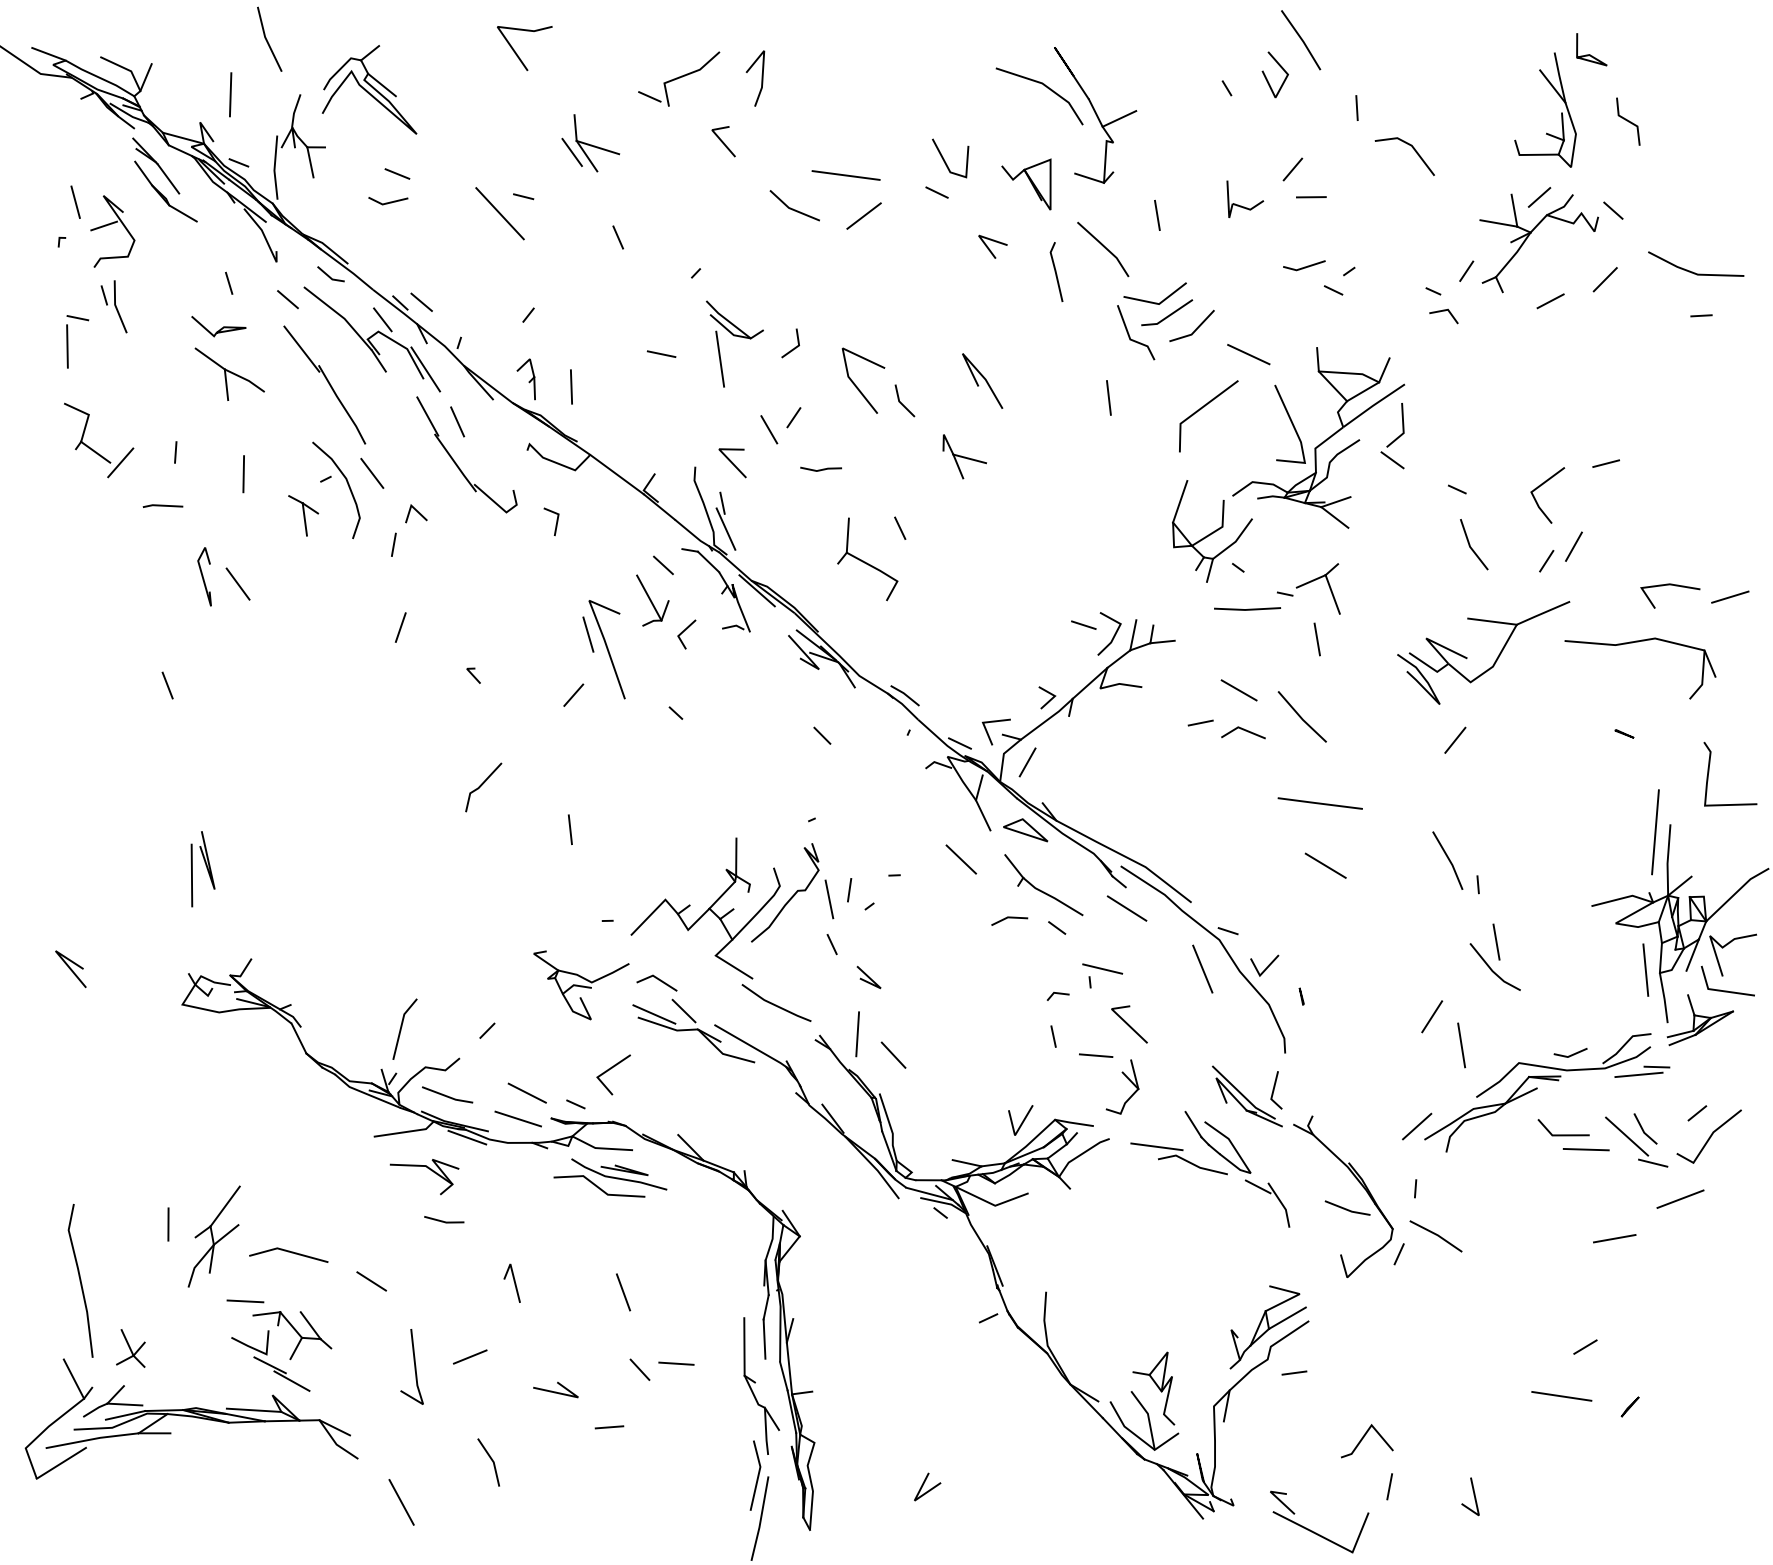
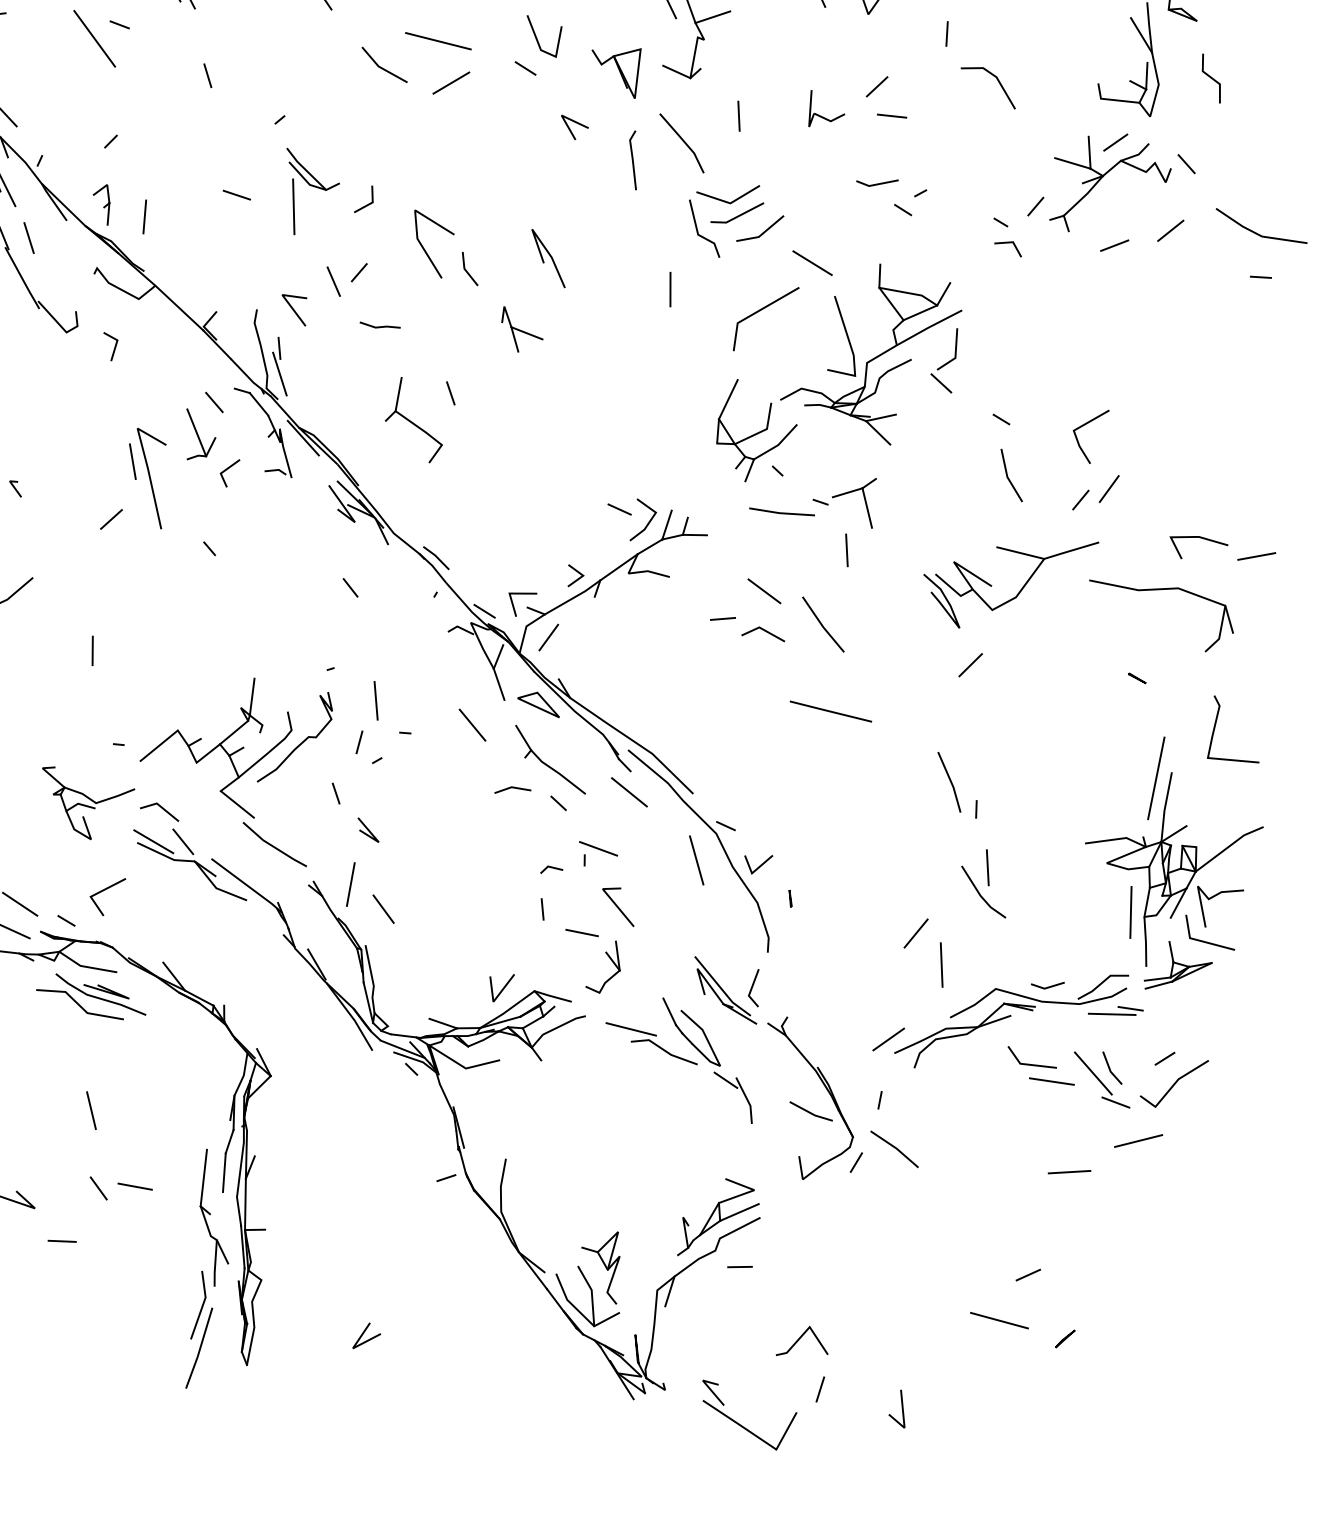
line: (1605, 463) -> (1149, 411), removed
line: (1325, 865) -> (828, 772), removed
line: (829, 899) -> (376, 700), moved

